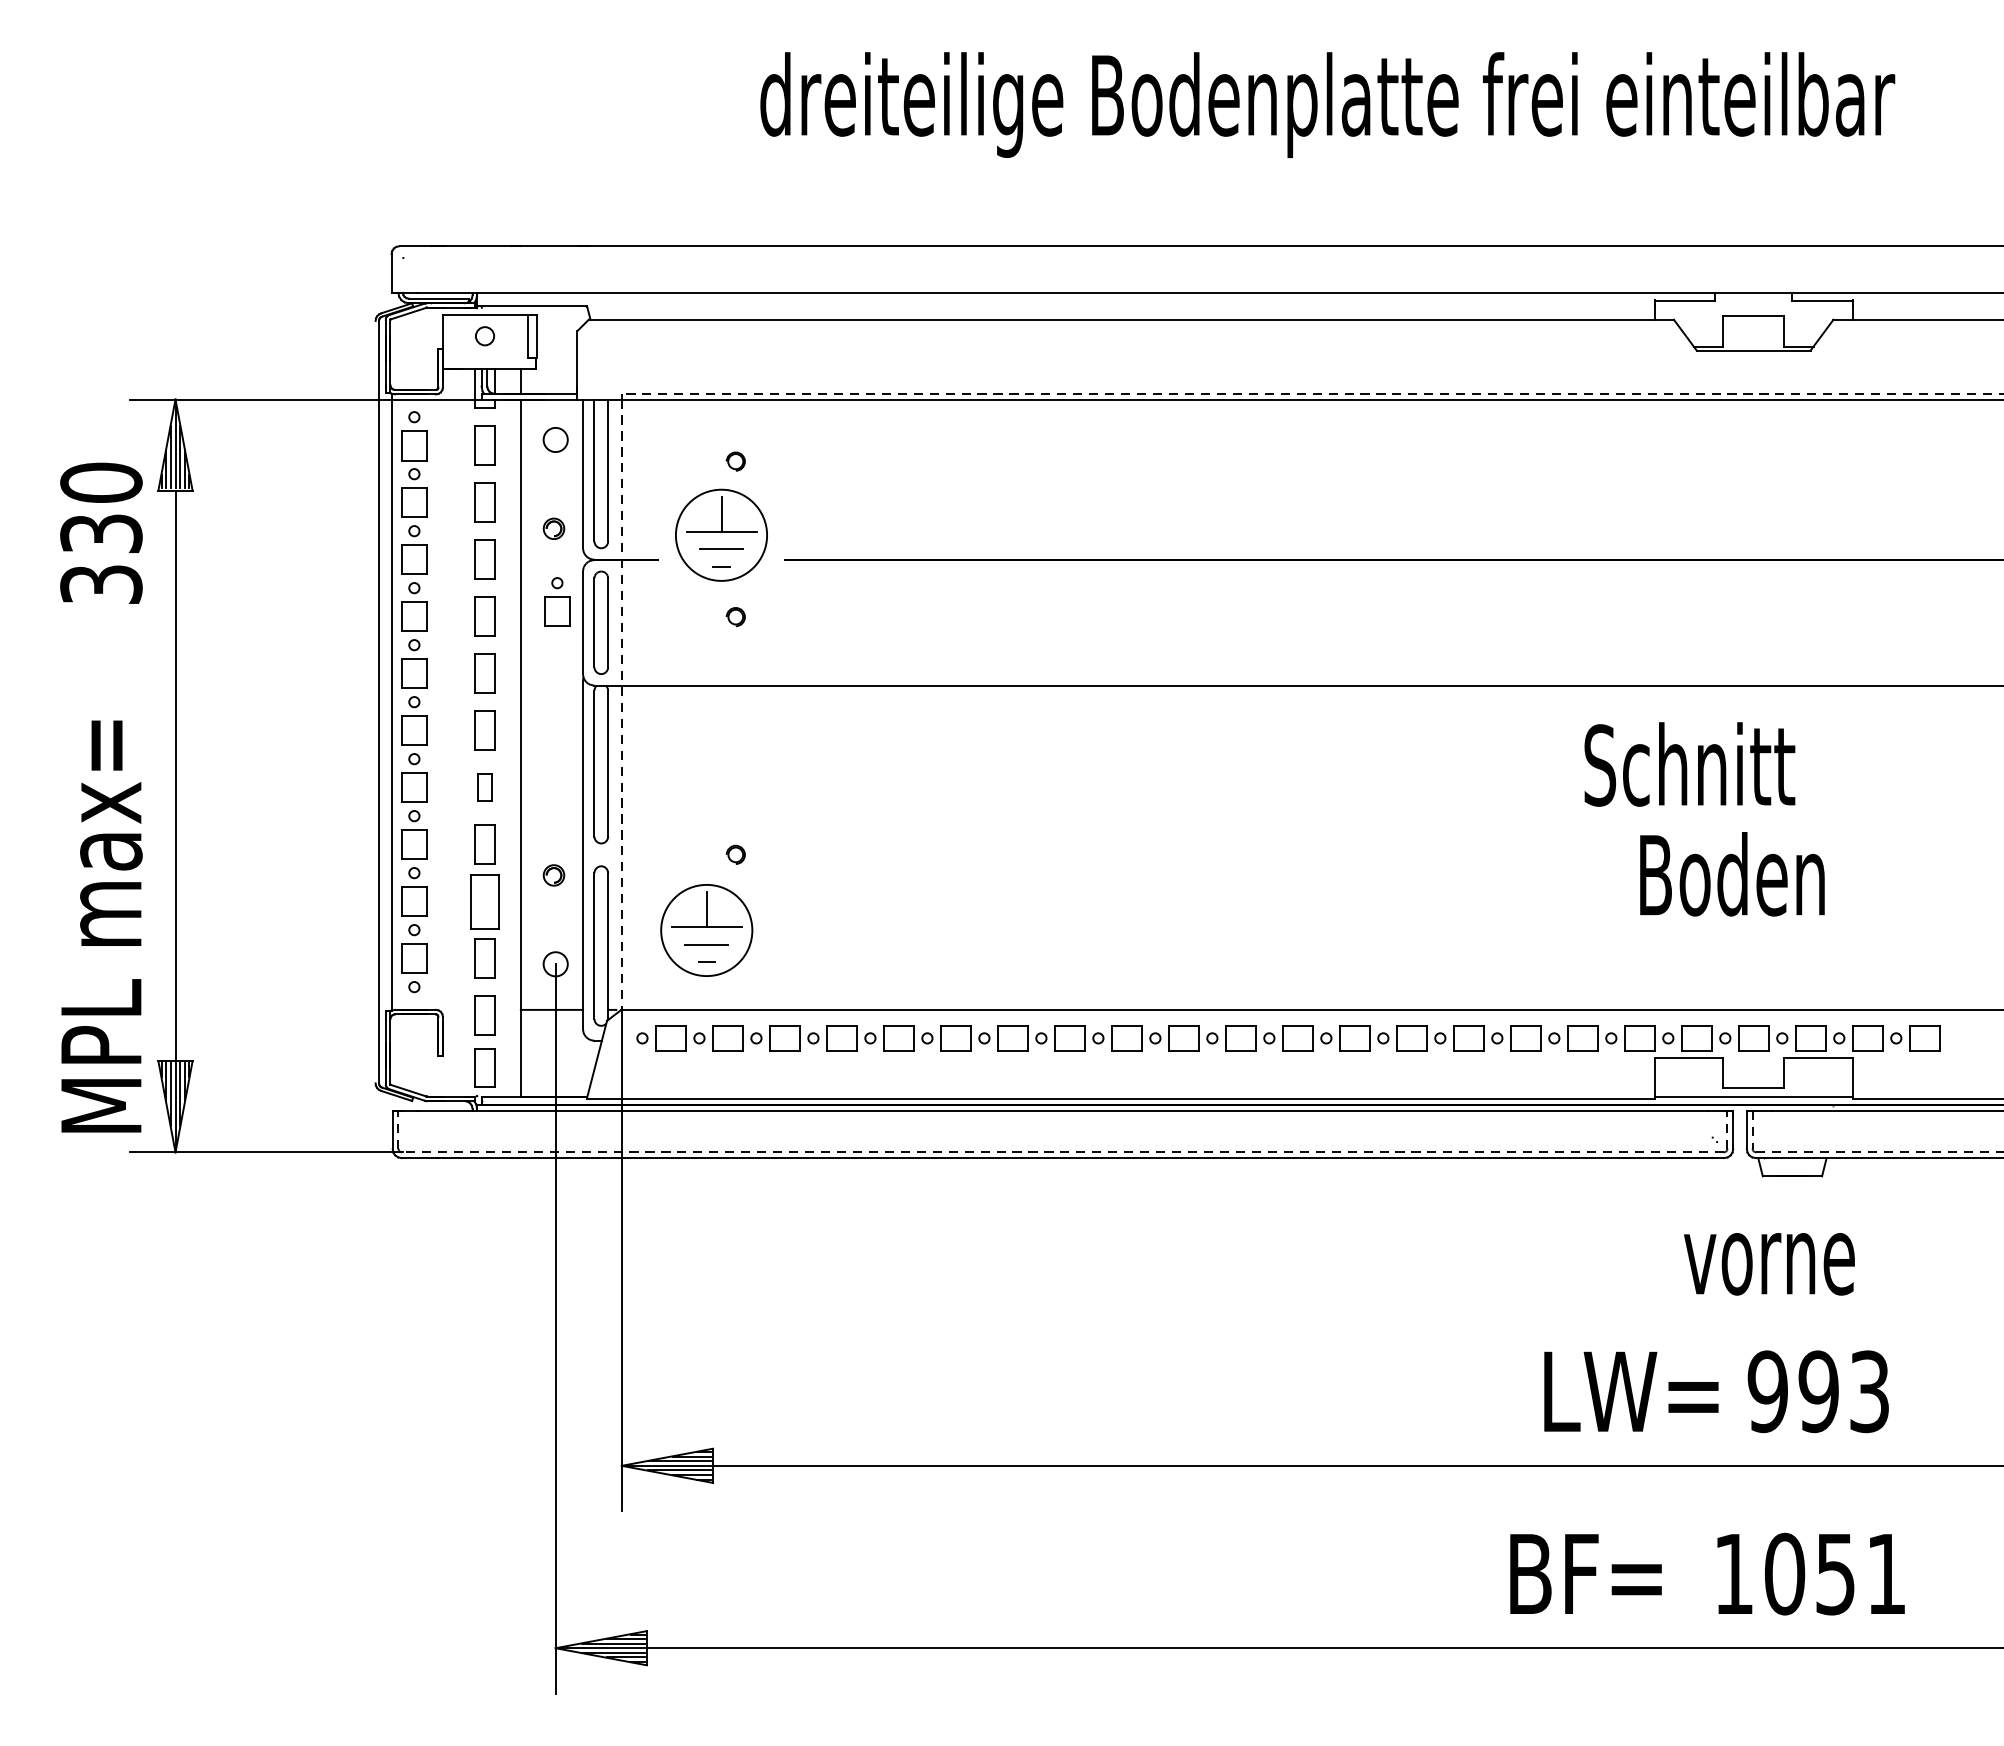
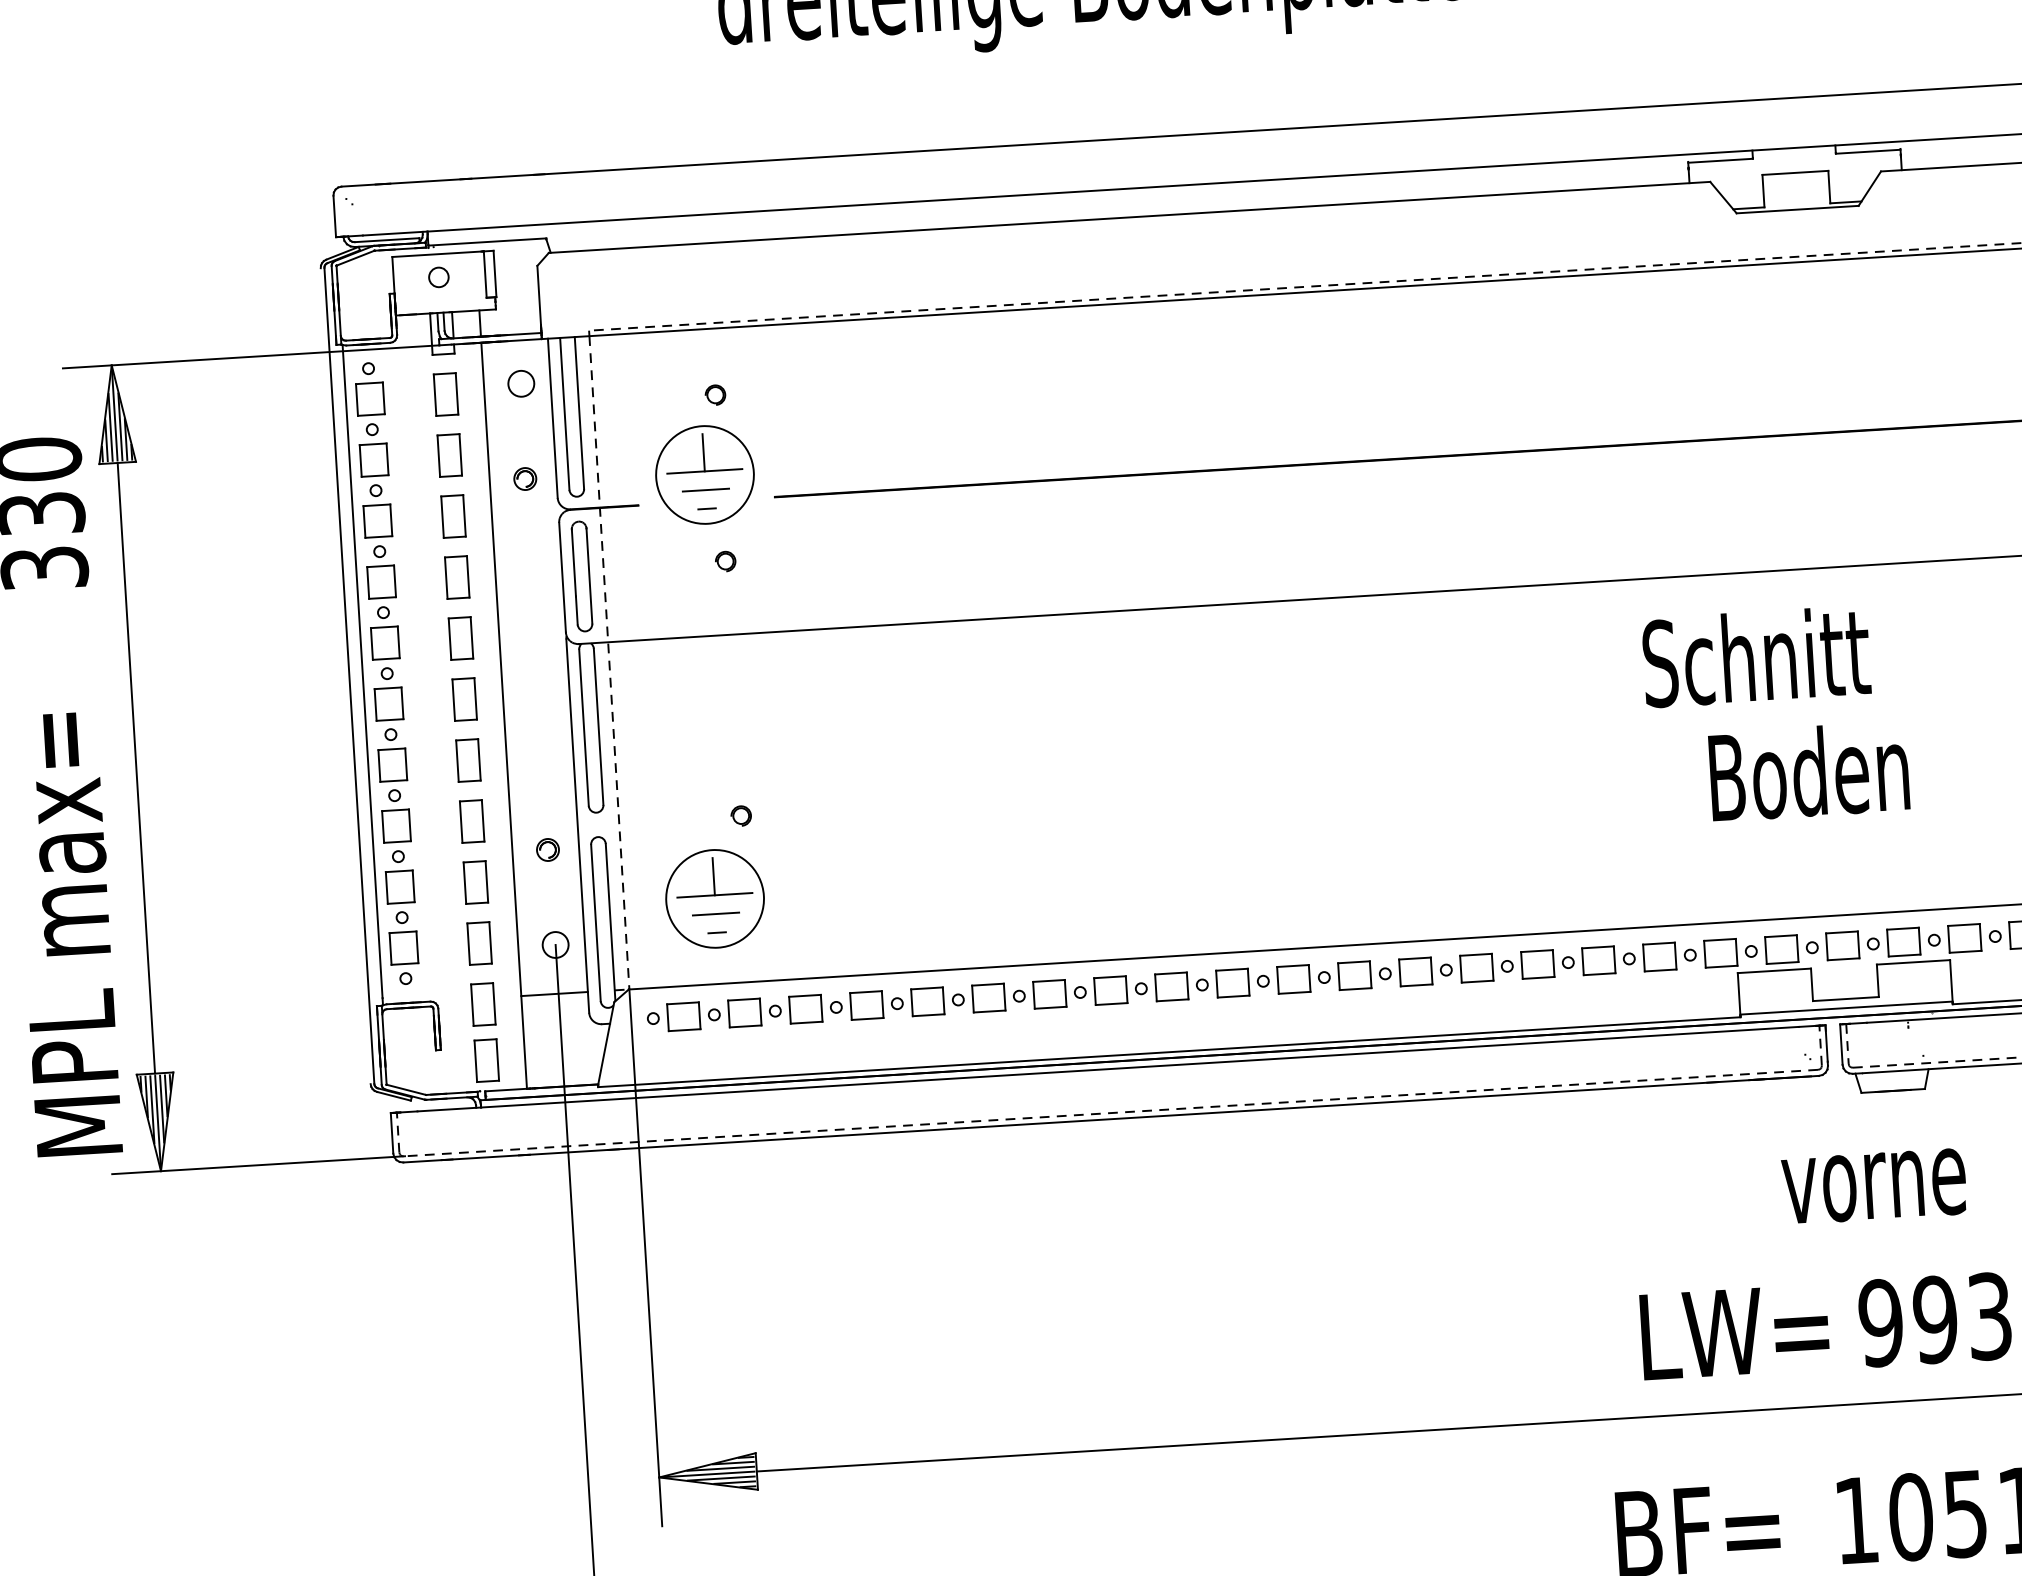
part: (557, 601) -> (533, 556), removed
part: (484, 787) -> (467, 760), size x1.43
part: (484, 901) -> (475, 882), size x0.71

